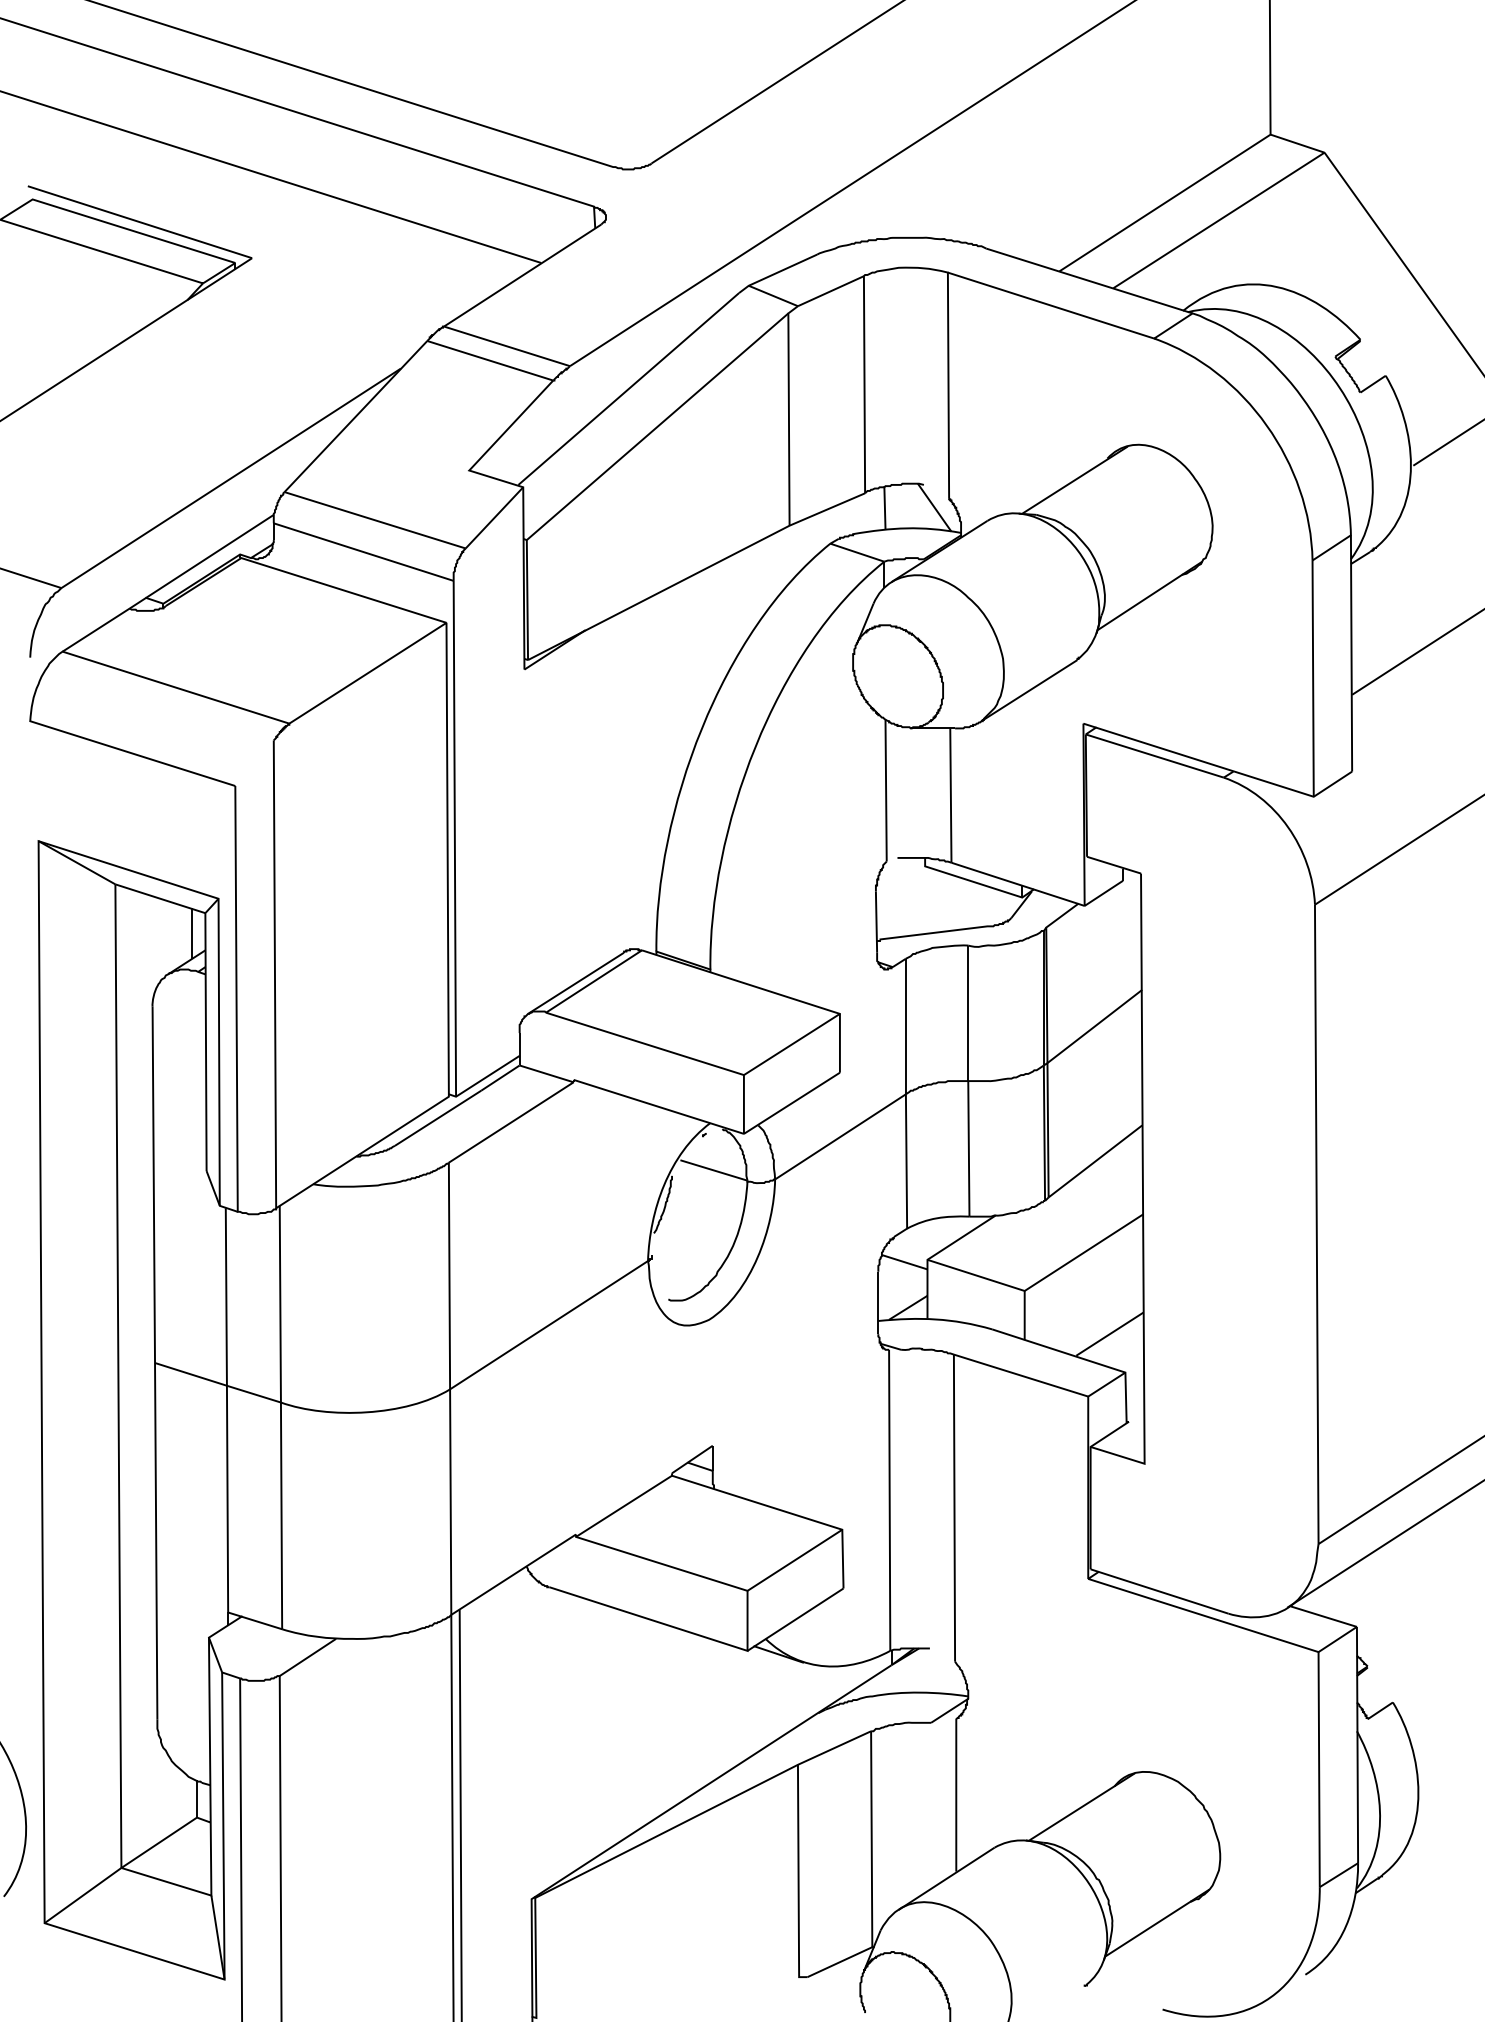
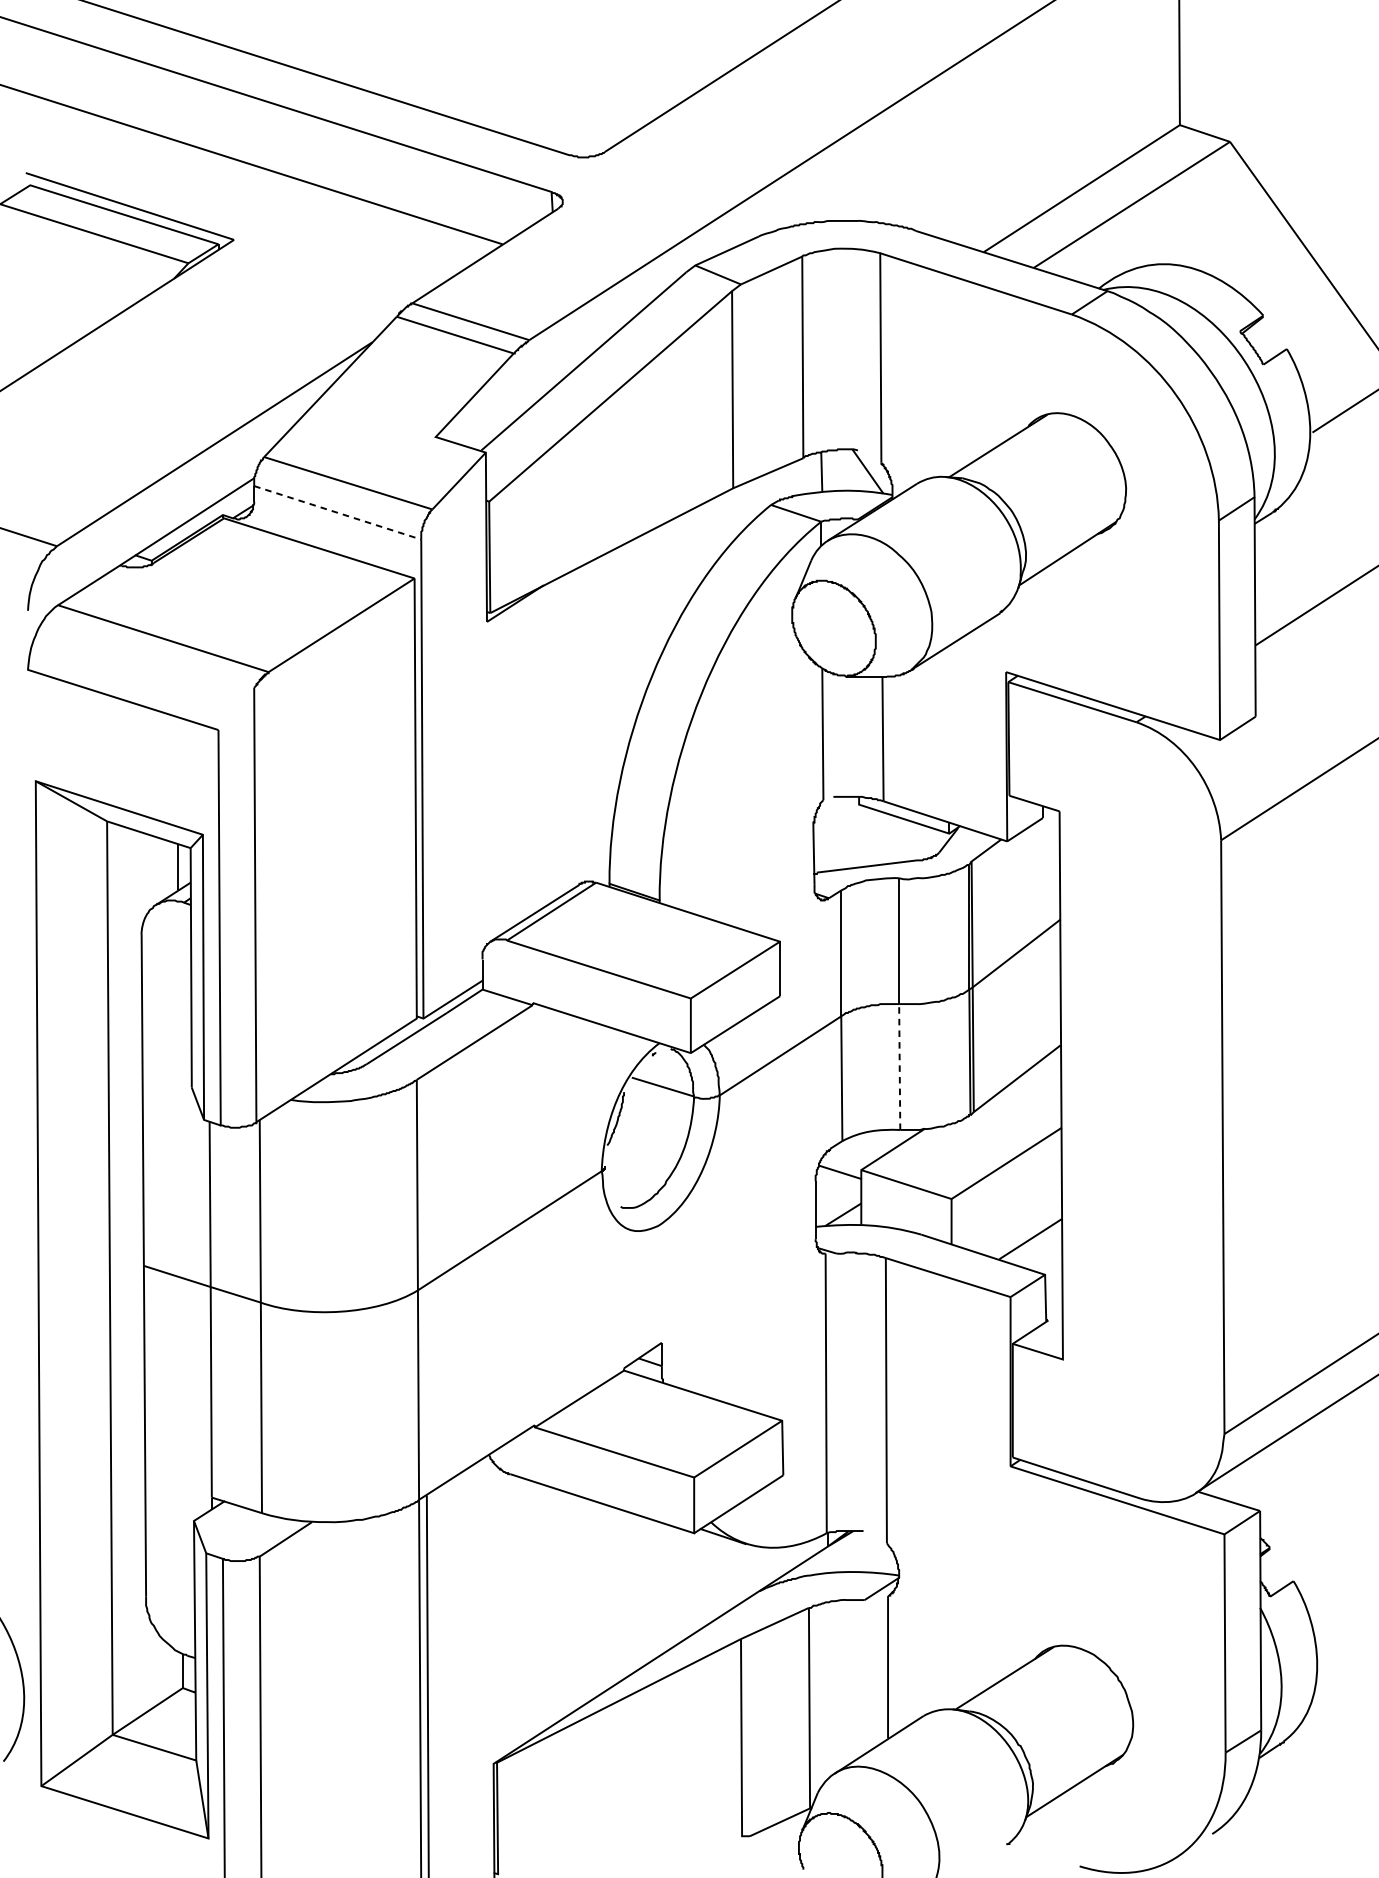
line: (364, 552) -> (338, 513), solid -> dashed
line: (968, 1148) -> (899, 1066), solid -> dashed

